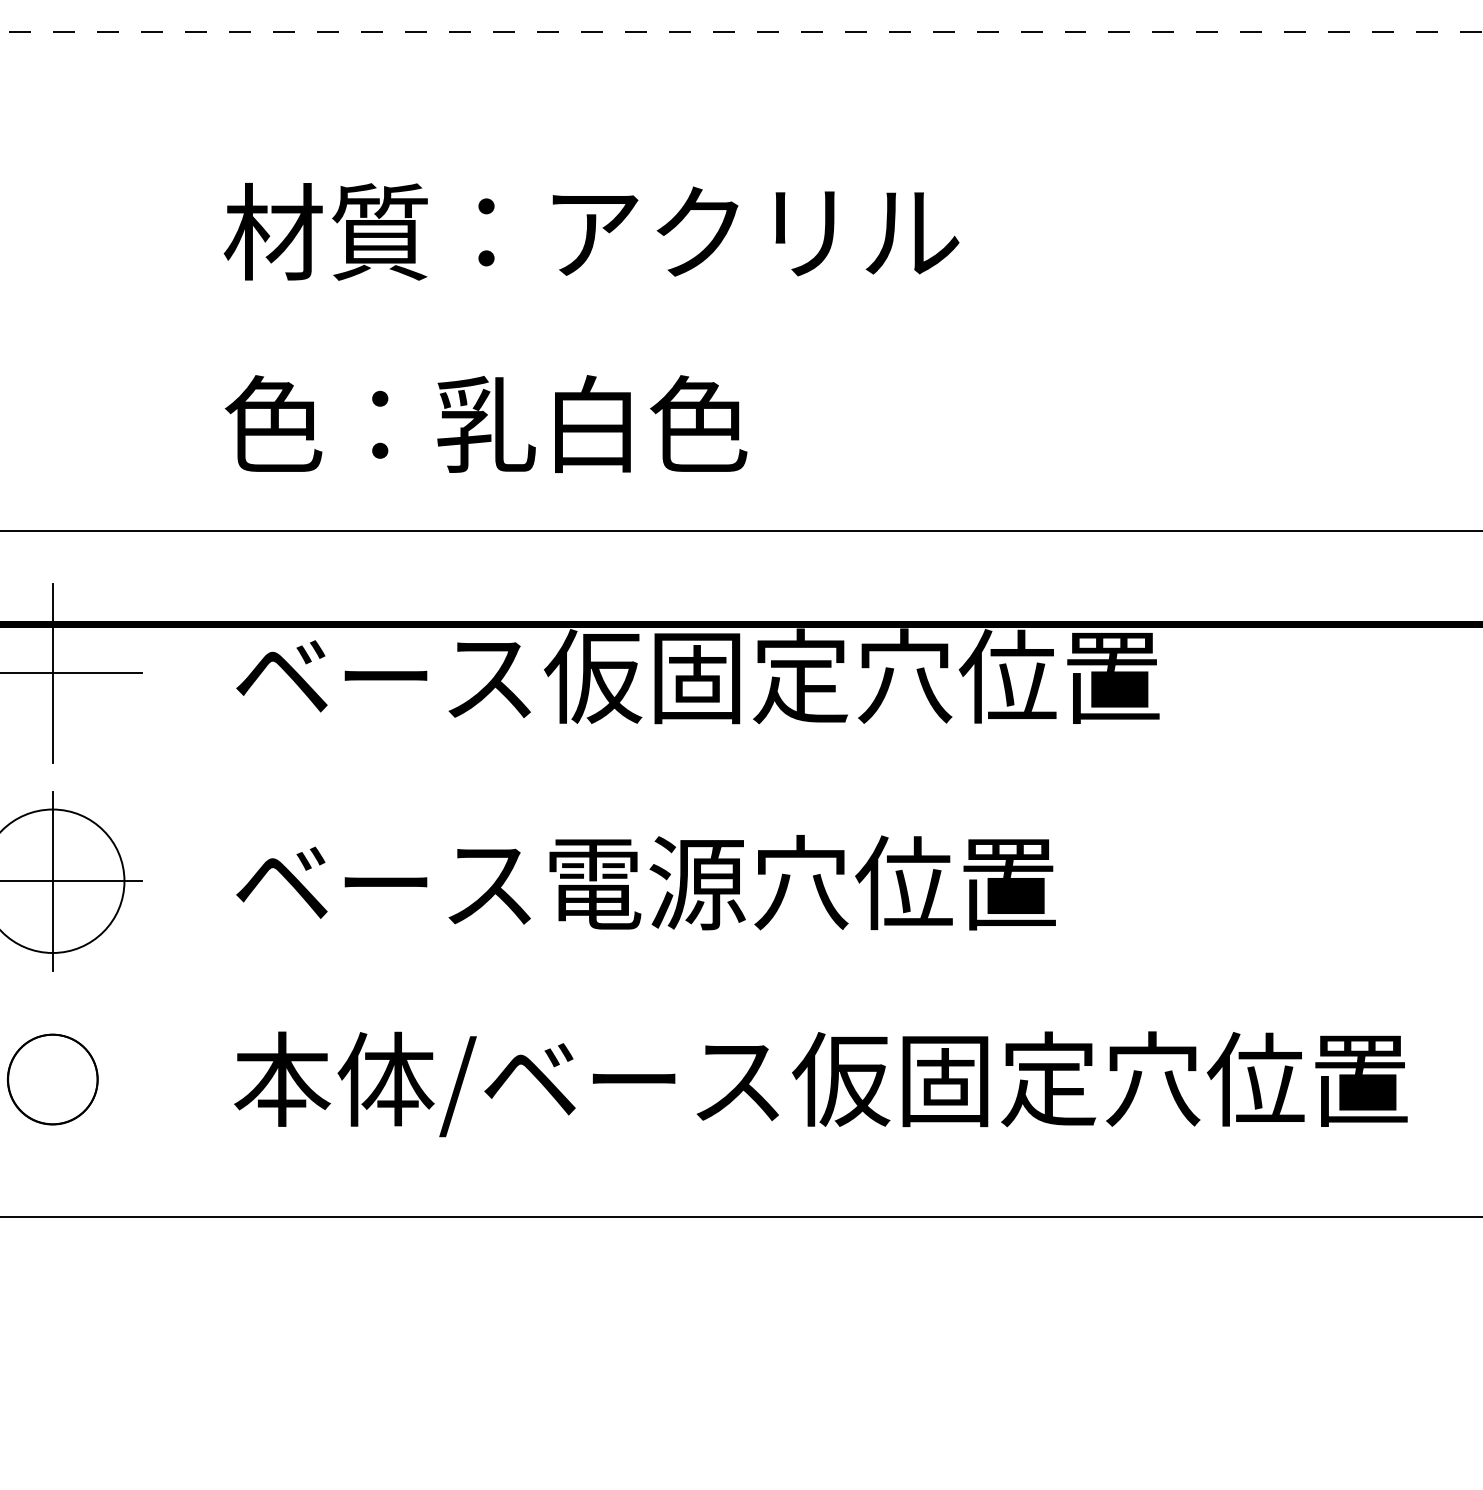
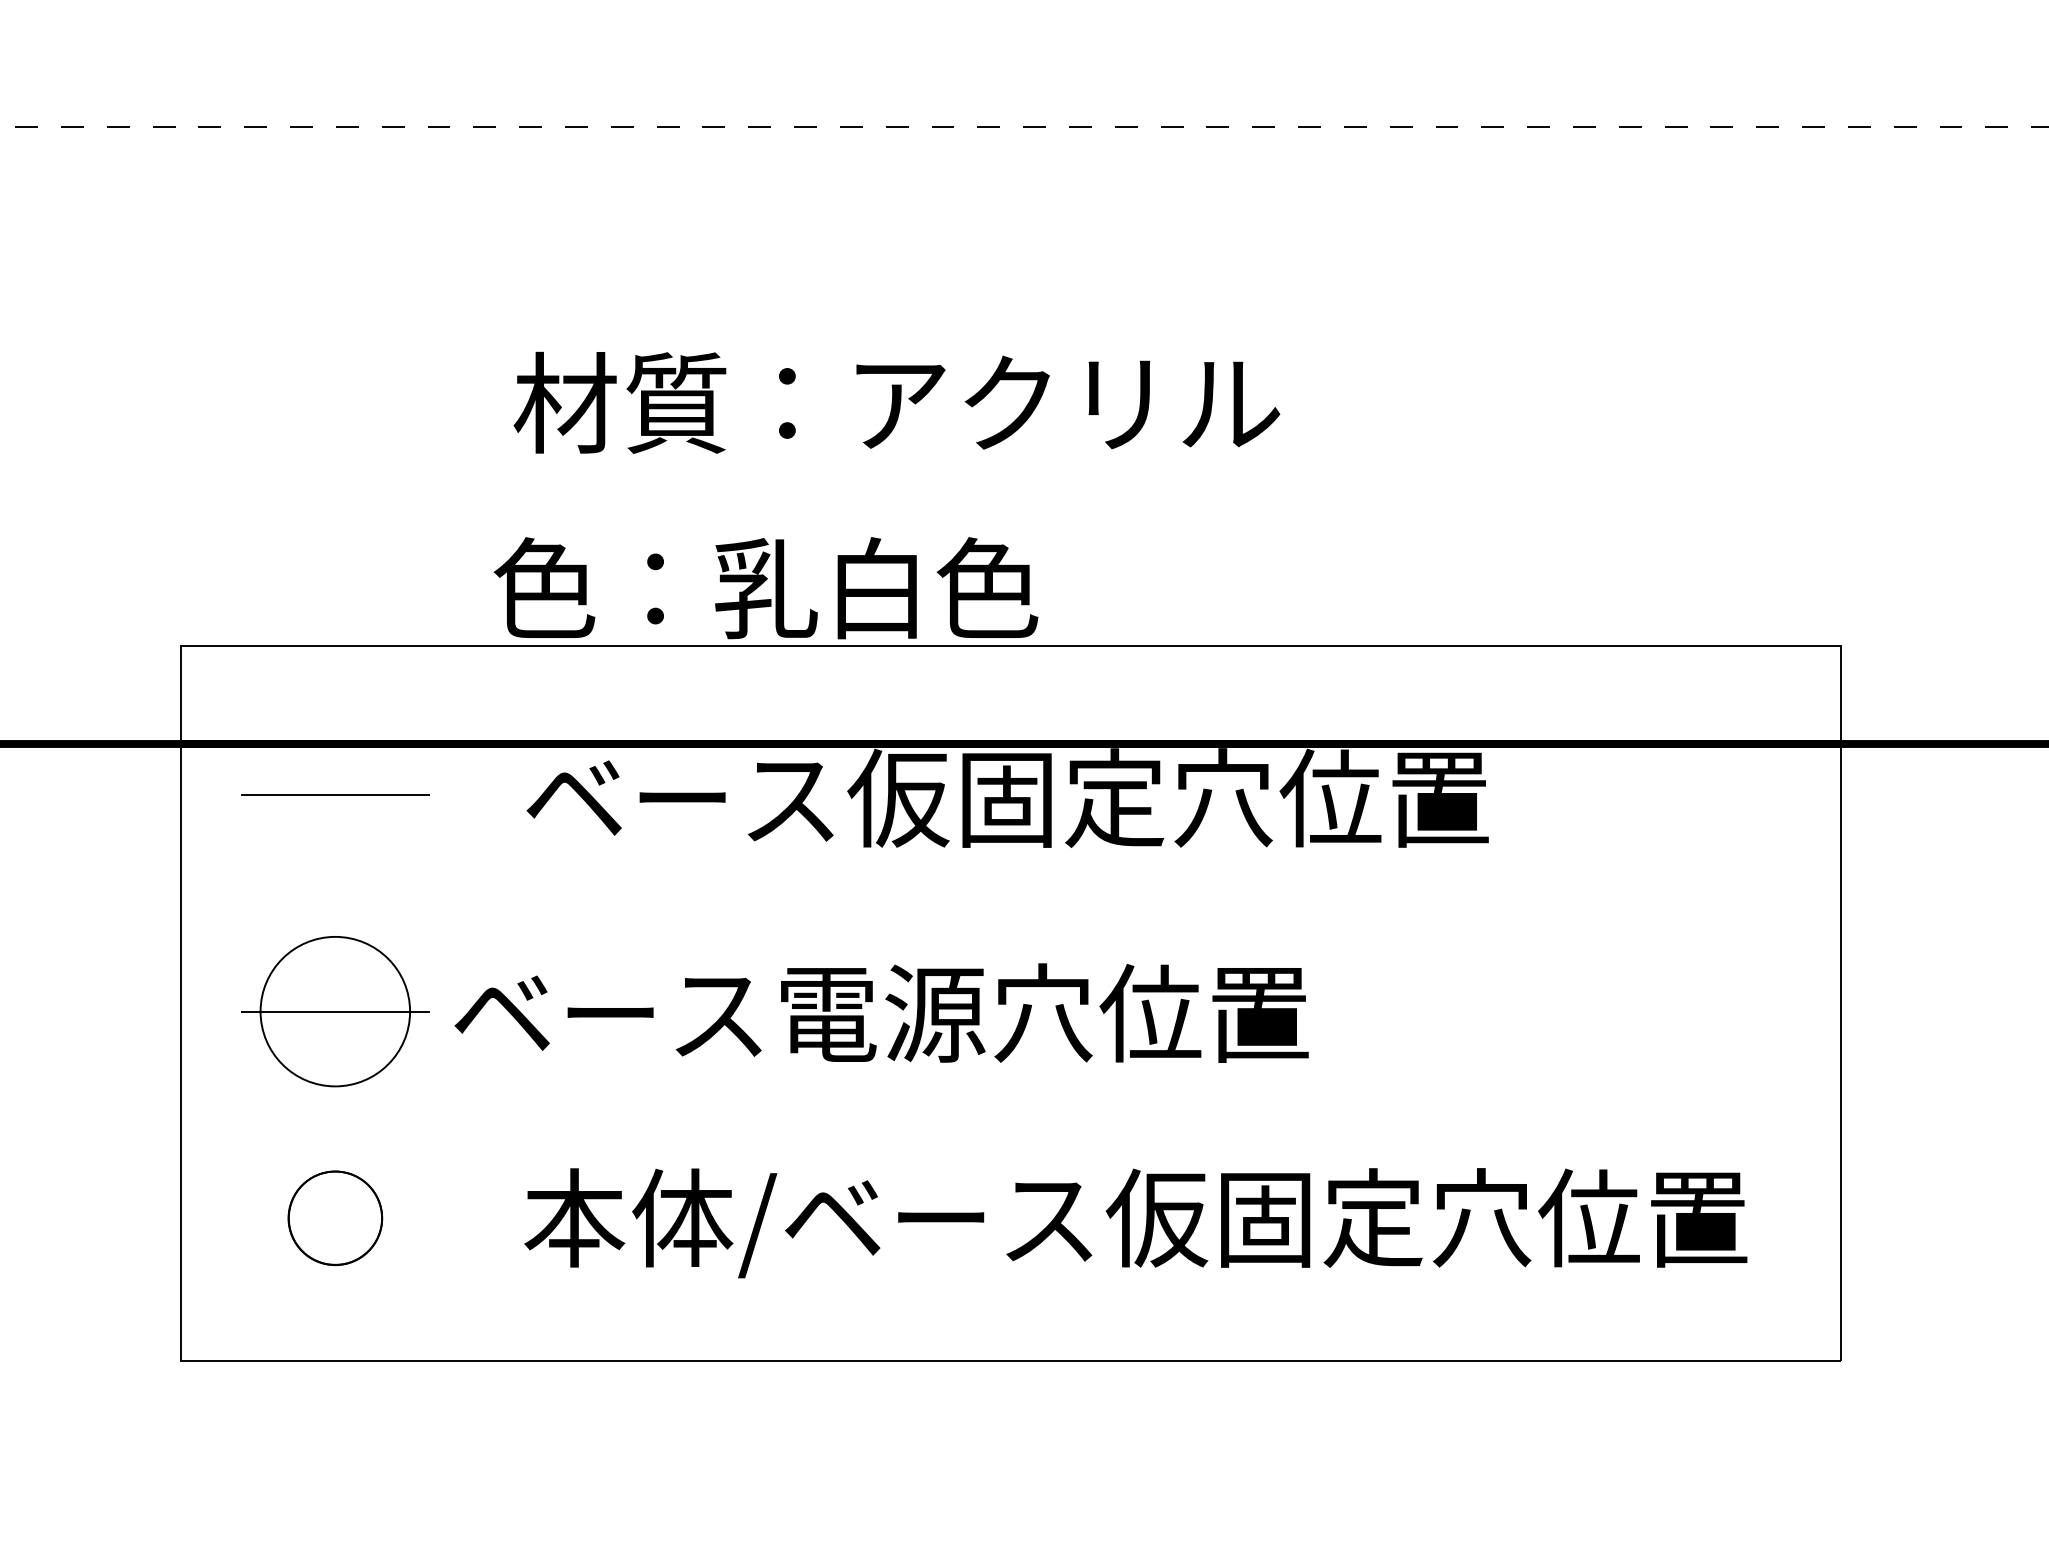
text: (591, 231) -> (896, 402), moved
text: (485, 424) -> (765, 588), moved
line: (52, 672) -> (335, 794), removed
line: (52, 881) -> (335, 1011), removed
text: (645, 882) -> (881, 1012), moved

